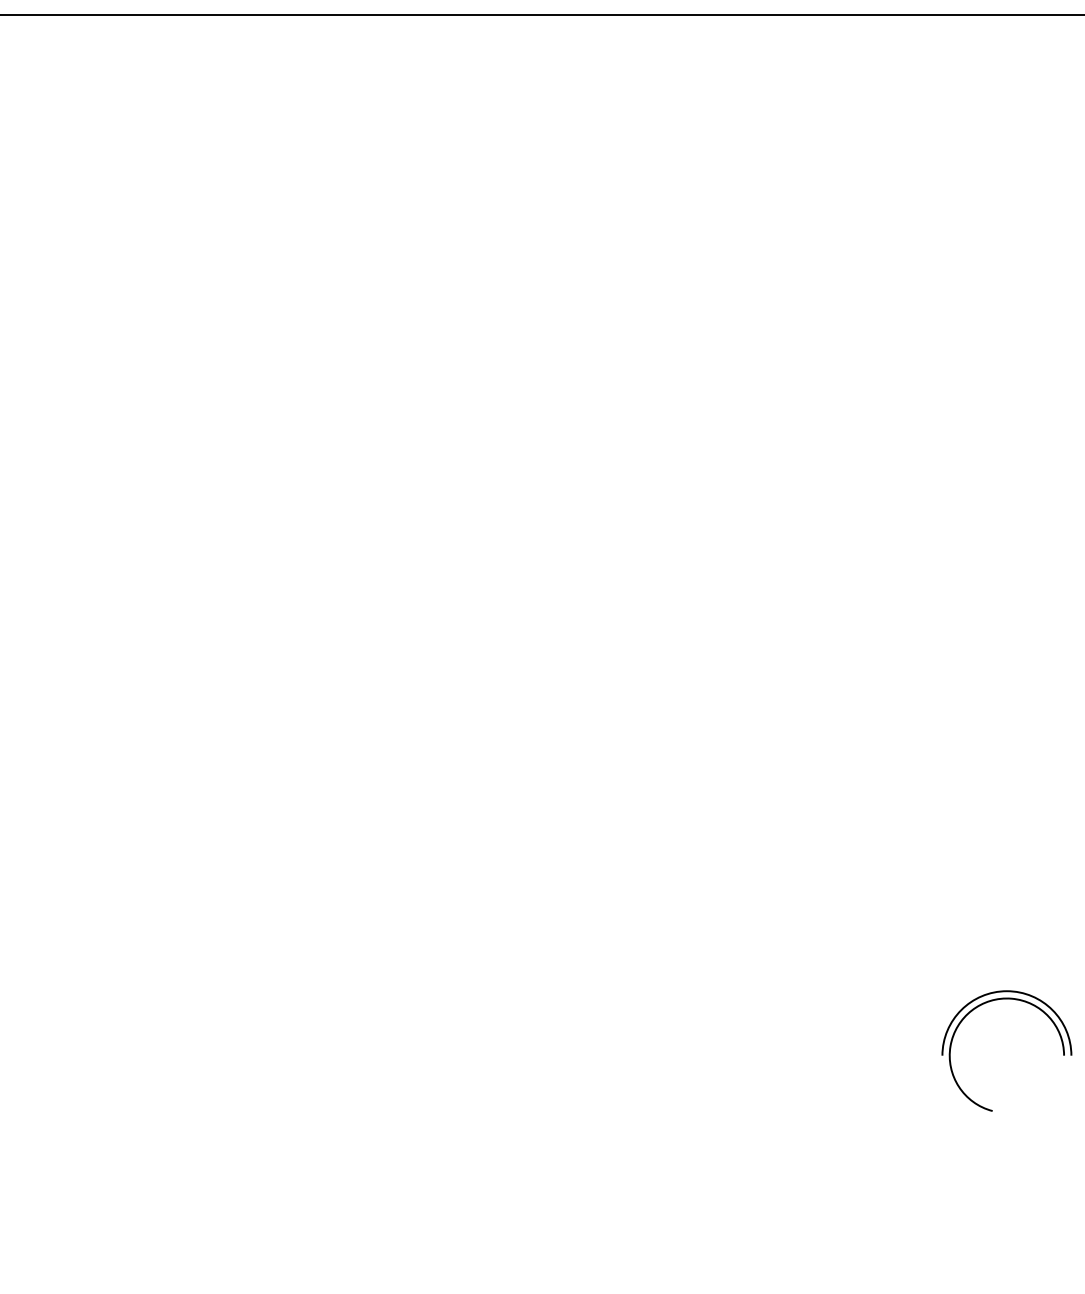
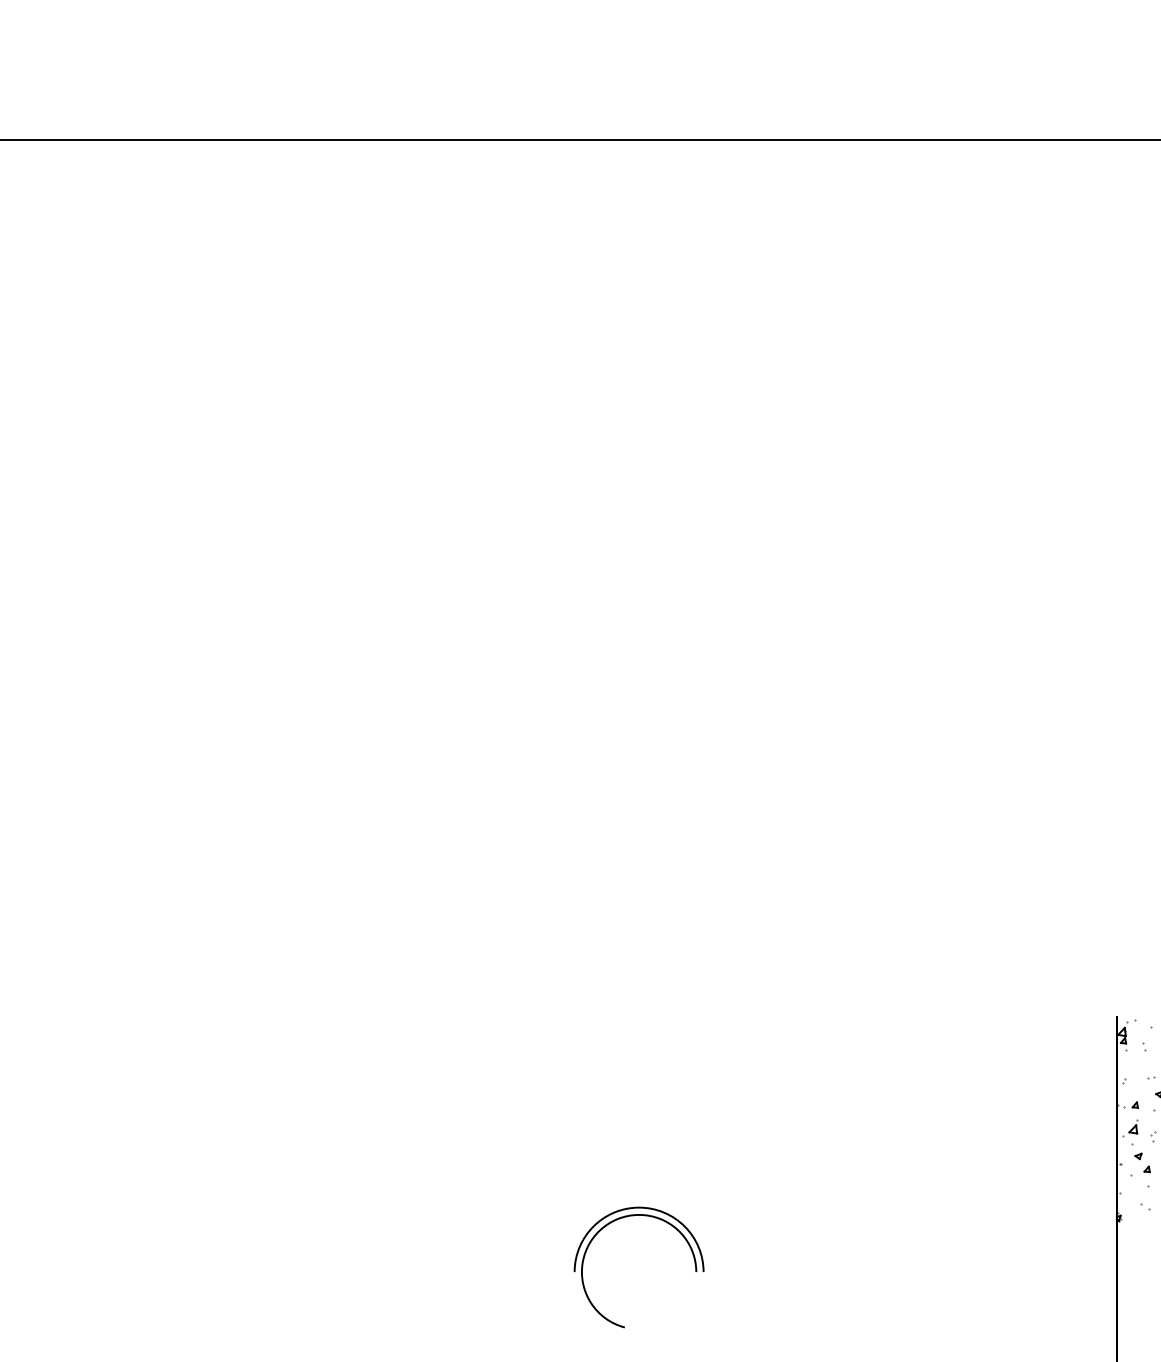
part: (995, 1001) -> (627, 1217), moved

